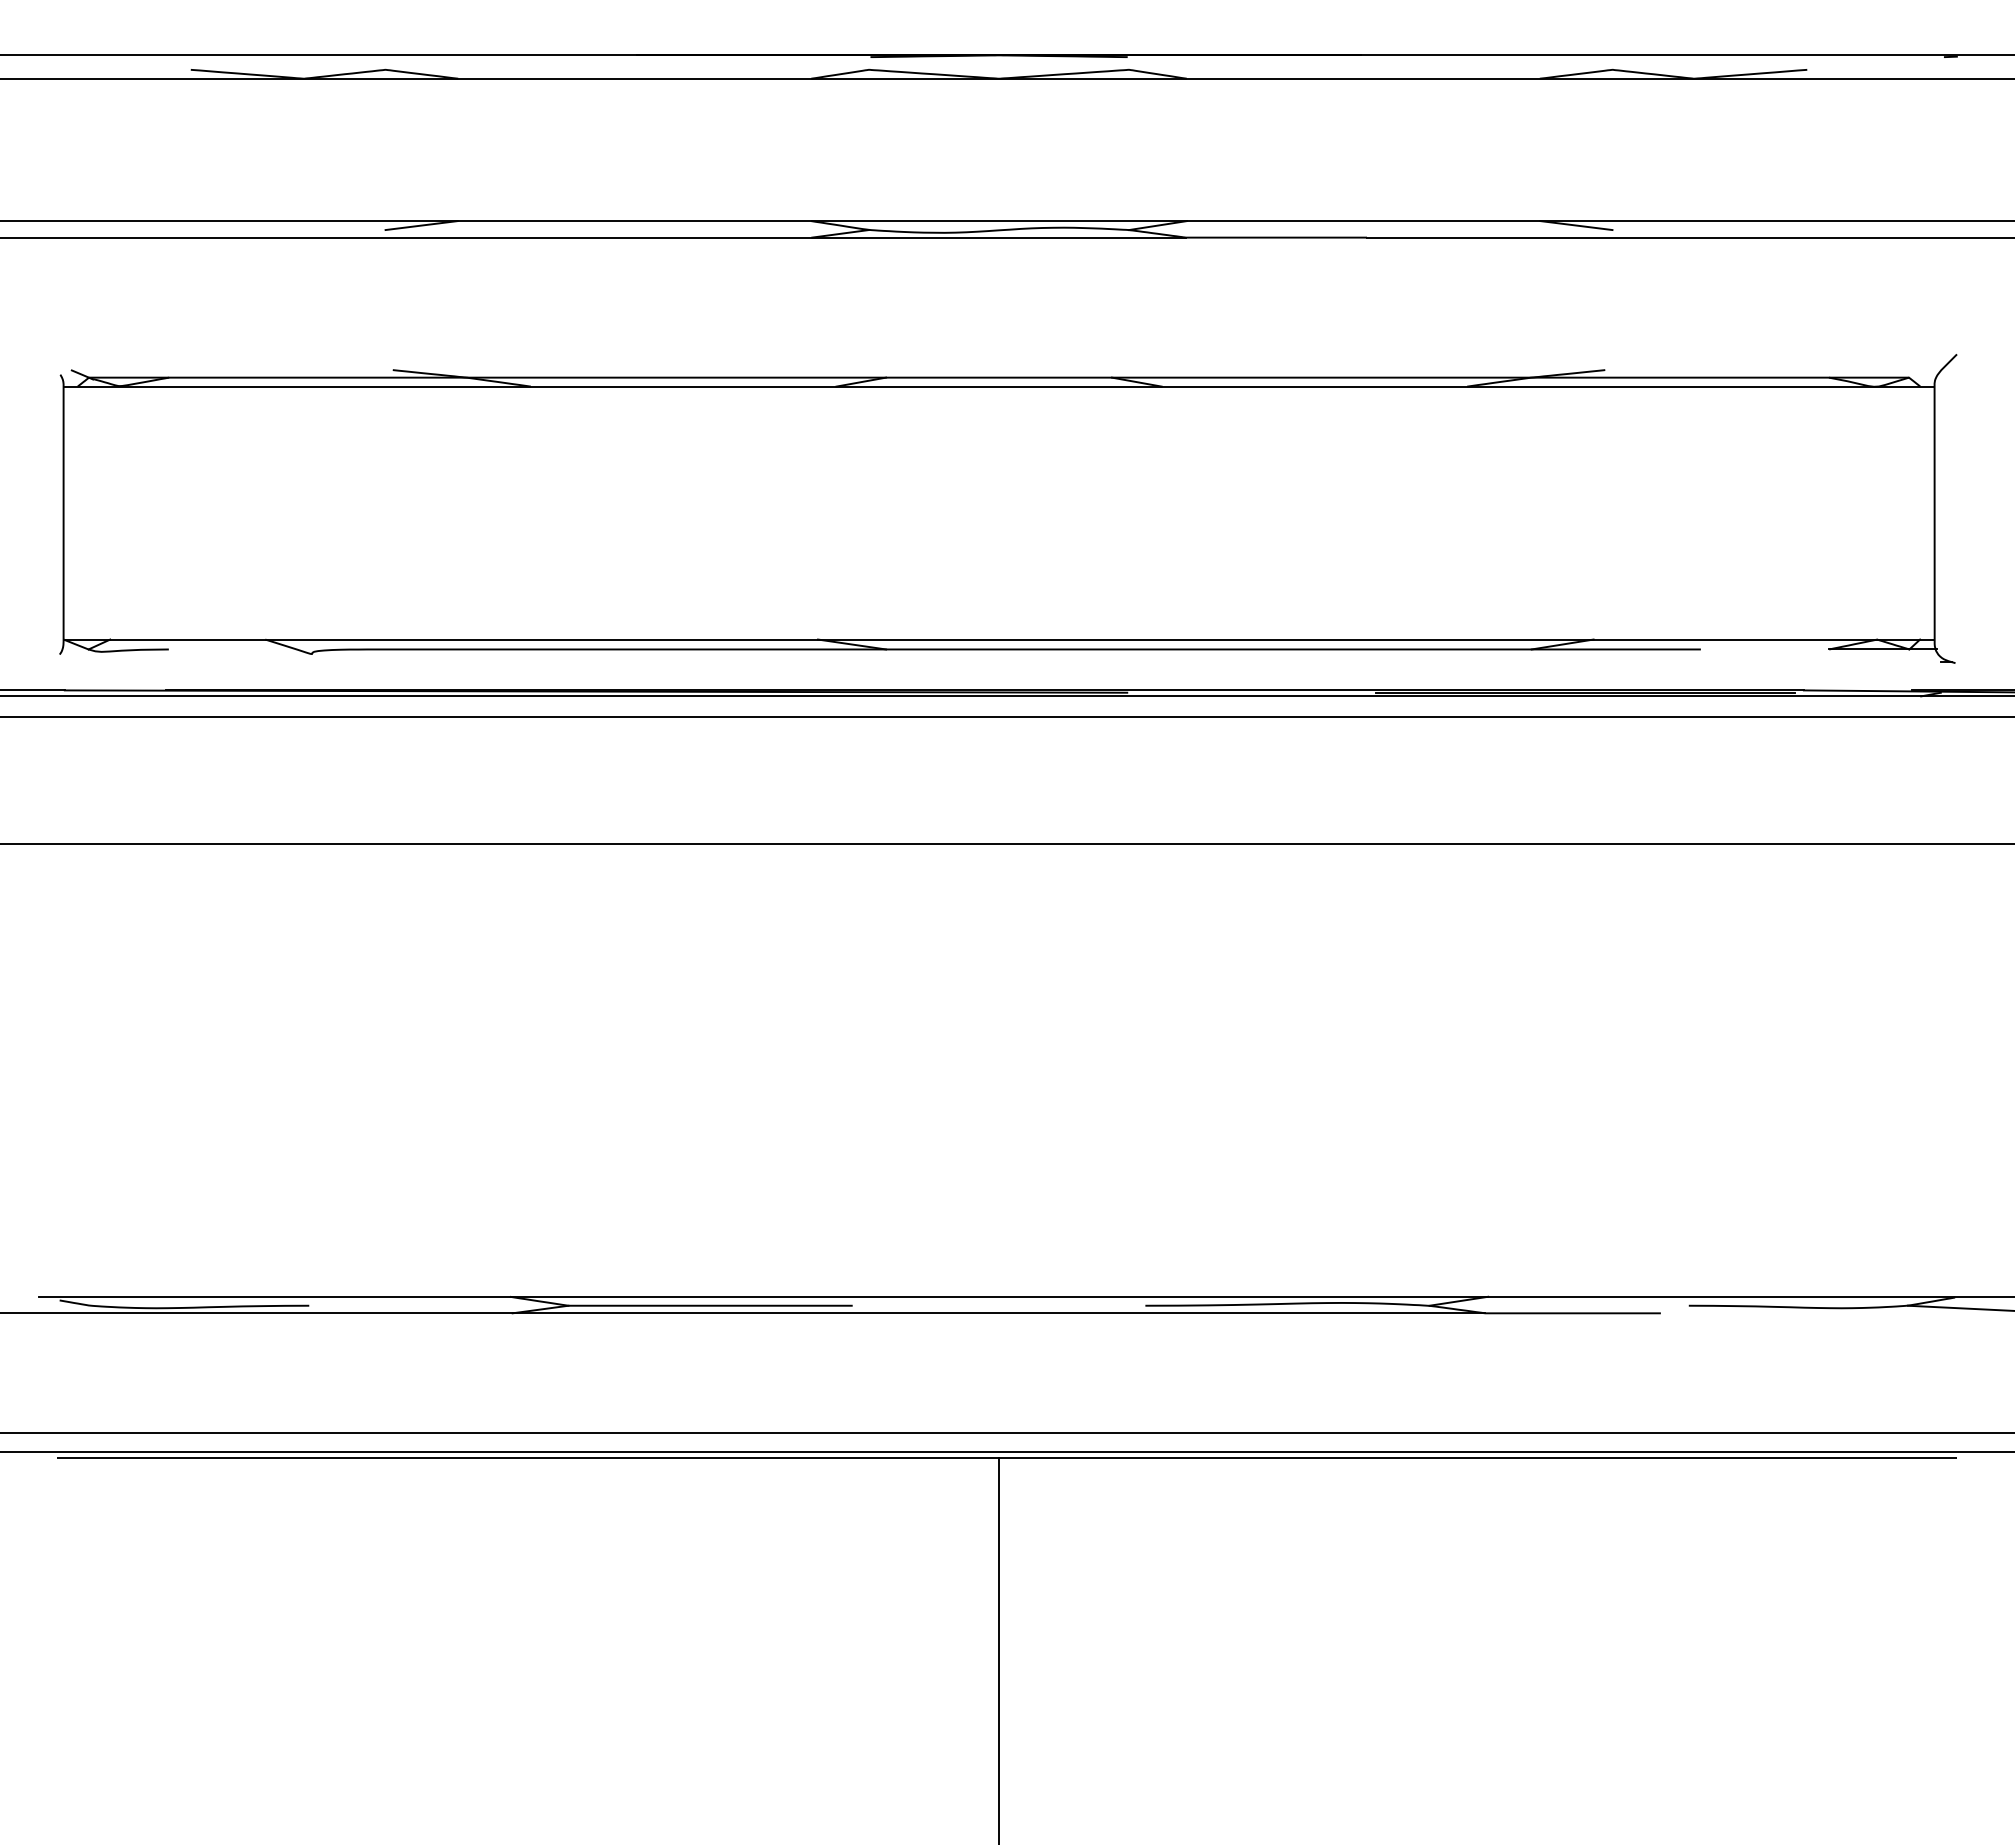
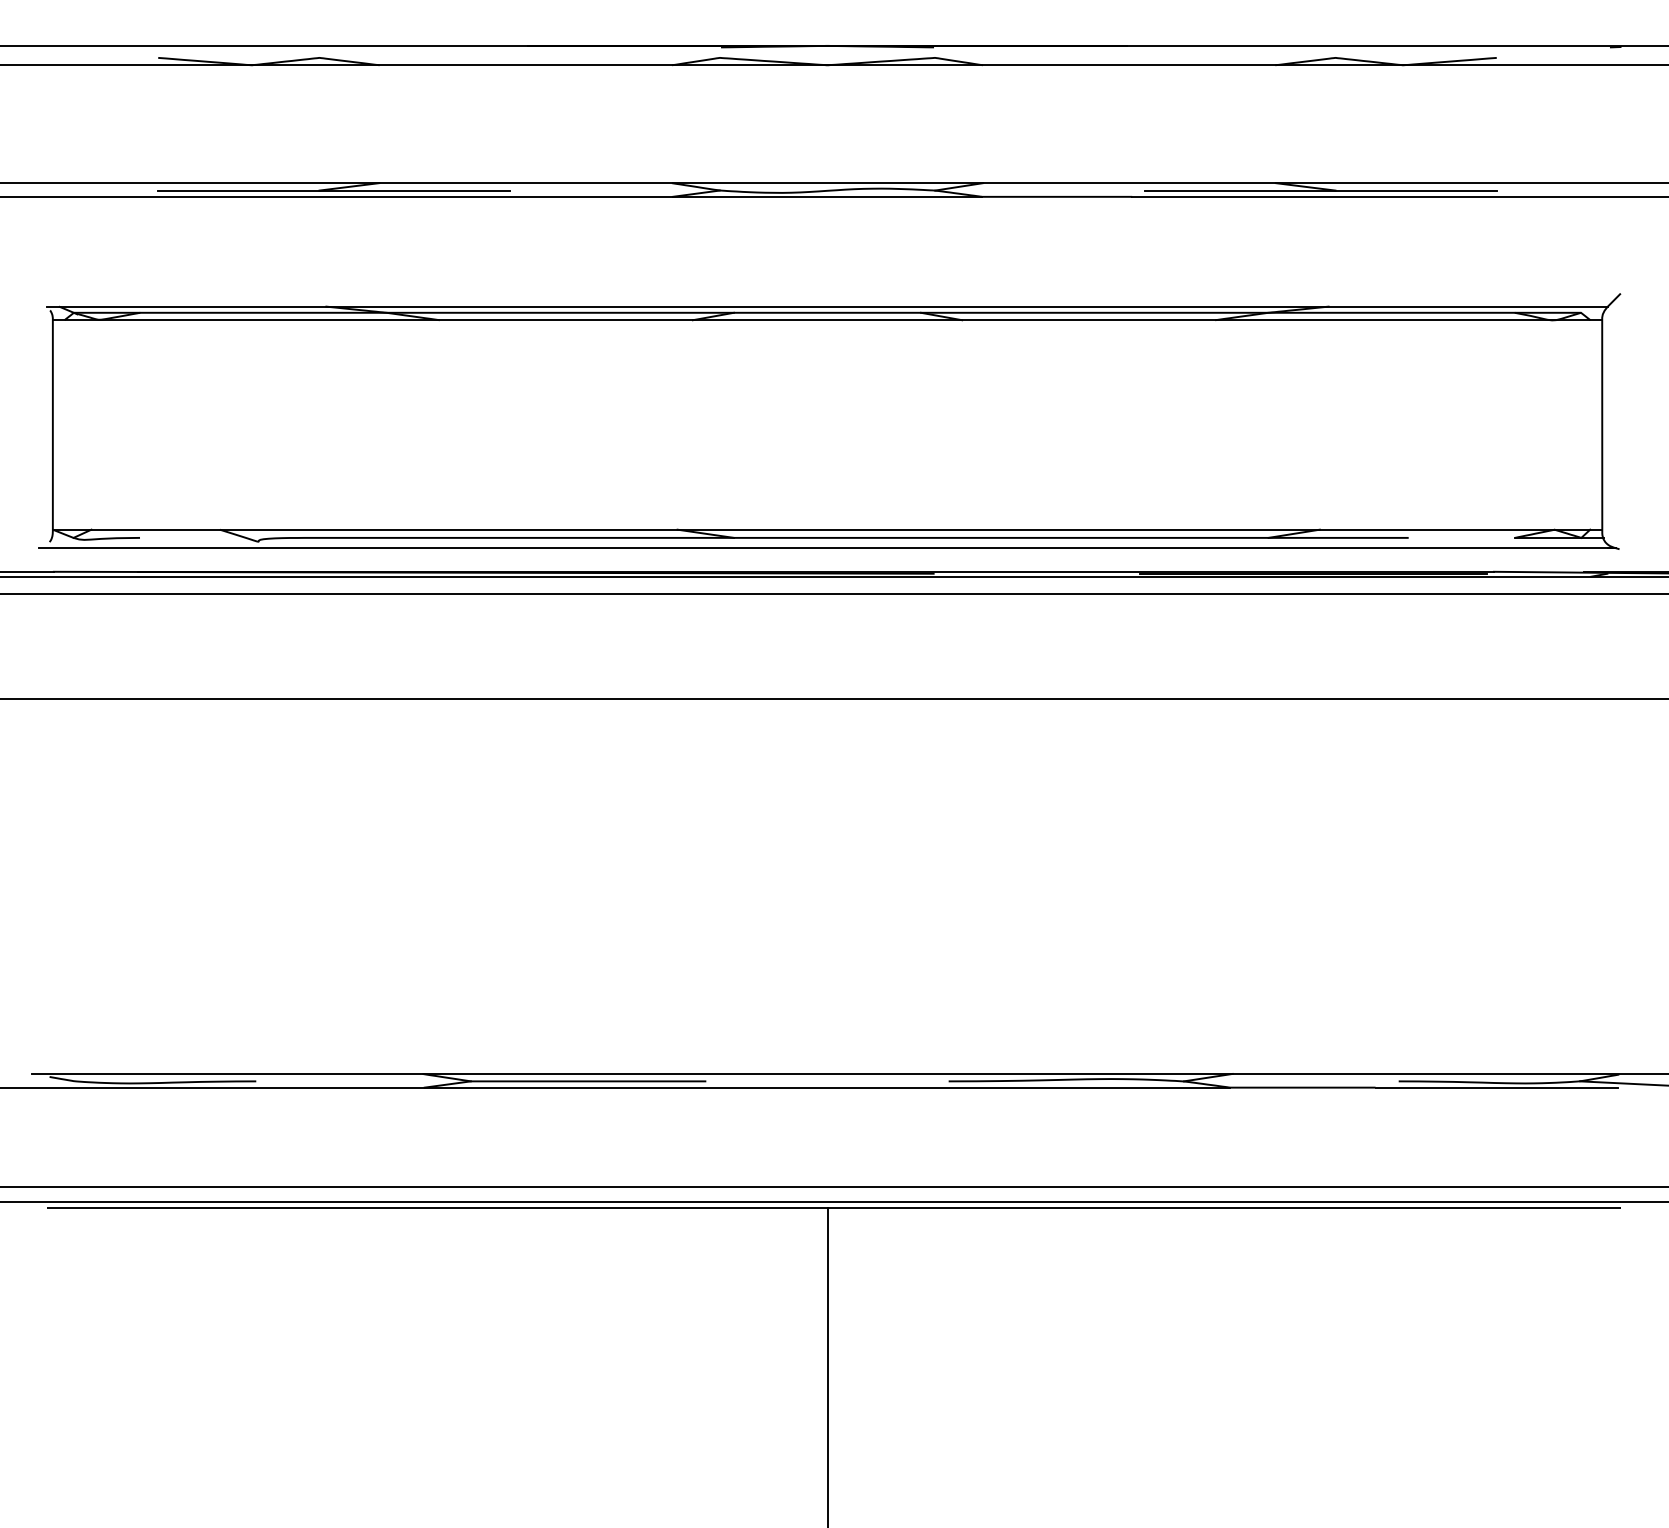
line: (403, 230) -> (334, 190), added
line: (1594, 230) -> (1320, 190), added
line: (998, 370) -> (827, 306), added
line: (998, 662) -> (827, 548), added
line: (1806, 1313) -> (1496, 1087), added

